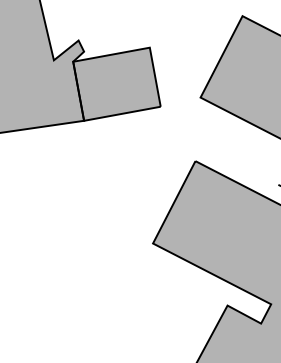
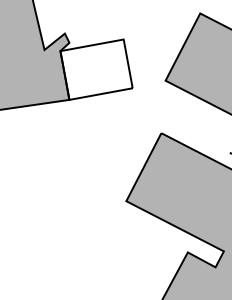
fill: (116, 83) -> (96, 69), removed

